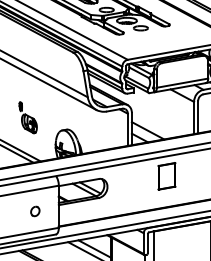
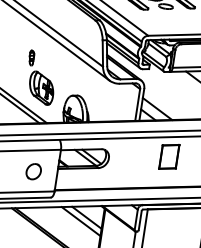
part: (27, 117) -> (40, 77), size x1.67
part: (35, 211) -> (34, 171), size x1.67

